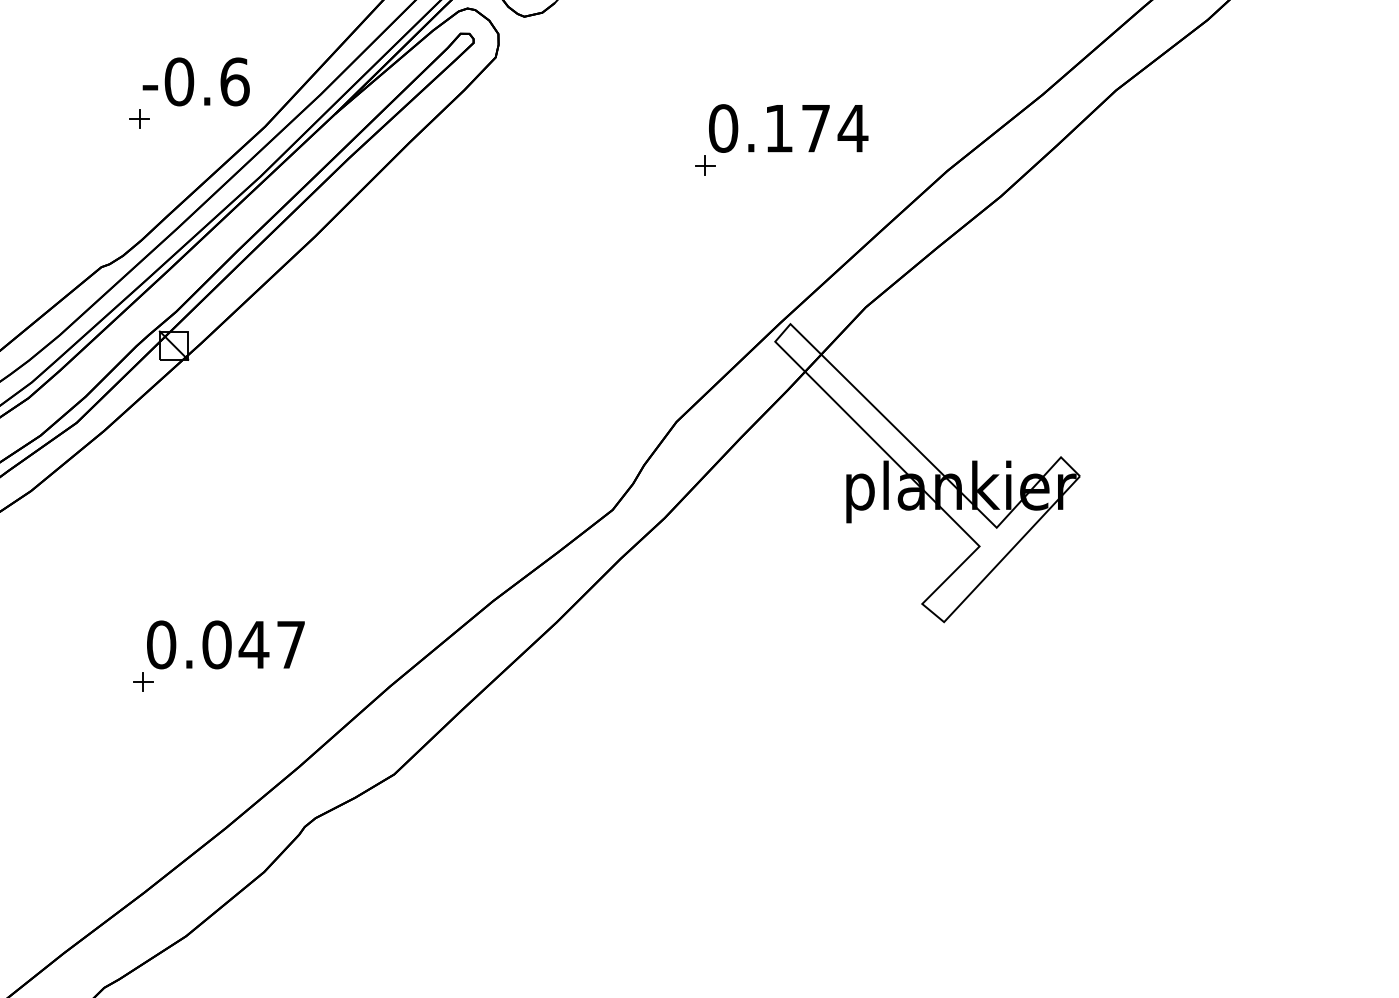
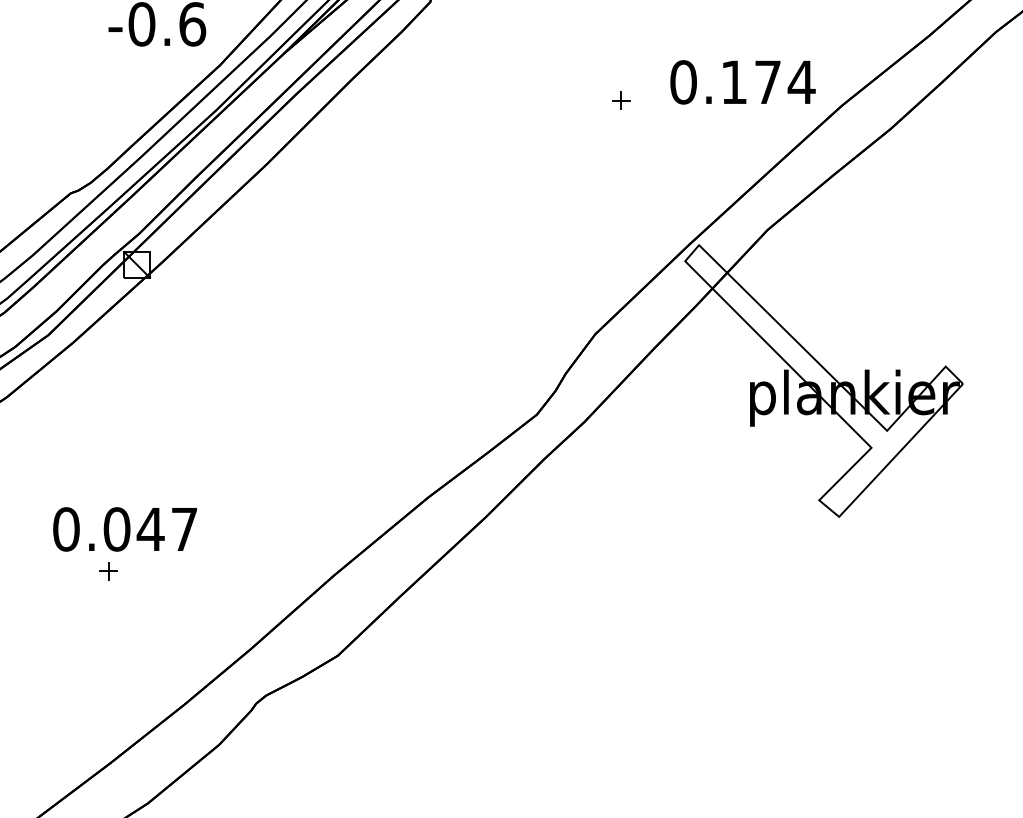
part: (139, 118) -> (105, 57), removed
text: (788, 128) -> (742, 82), moved
text: (225, 644) -> (124, 529), moved

